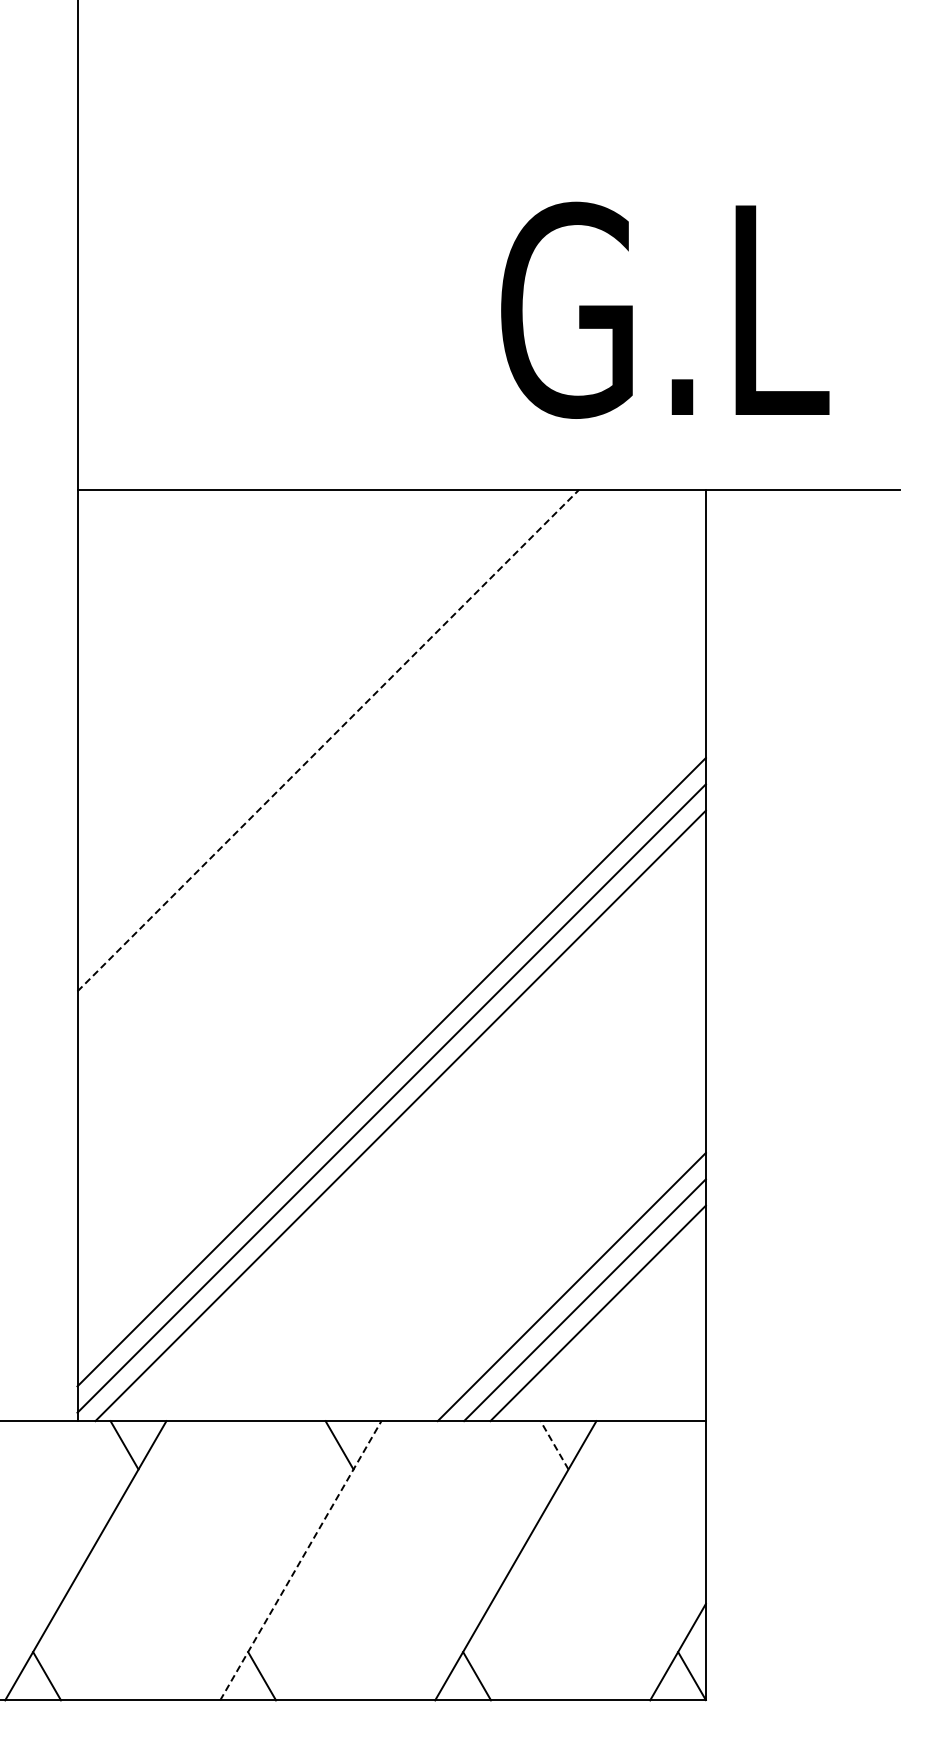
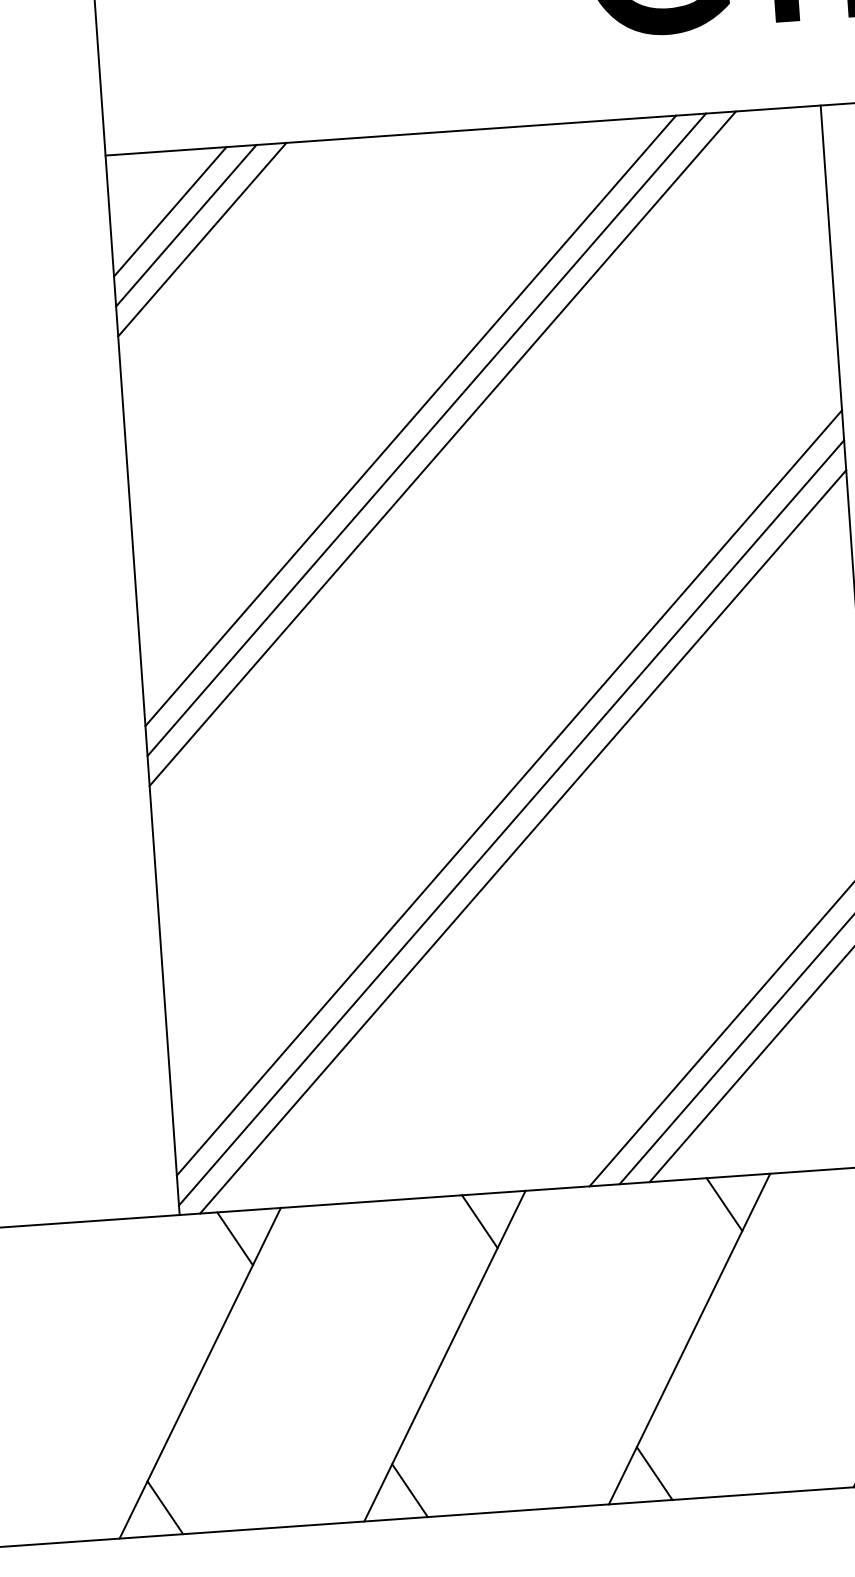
line: (130, 543) -> (170, 212), added
line: (143, 556) -> (185, 225), added
line: (156, 569) -> (201, 239), added
line: (328, 740) -> (411, 420), dashed -> solid
line: (341, 753) -> (426, 434), added
line: (354, 767) -> (442, 449), added
line: (554, 1445) -> (724, 1204), dashed -> solid
line: (301, 1560) -> (445, 1355), dashed -> solid

